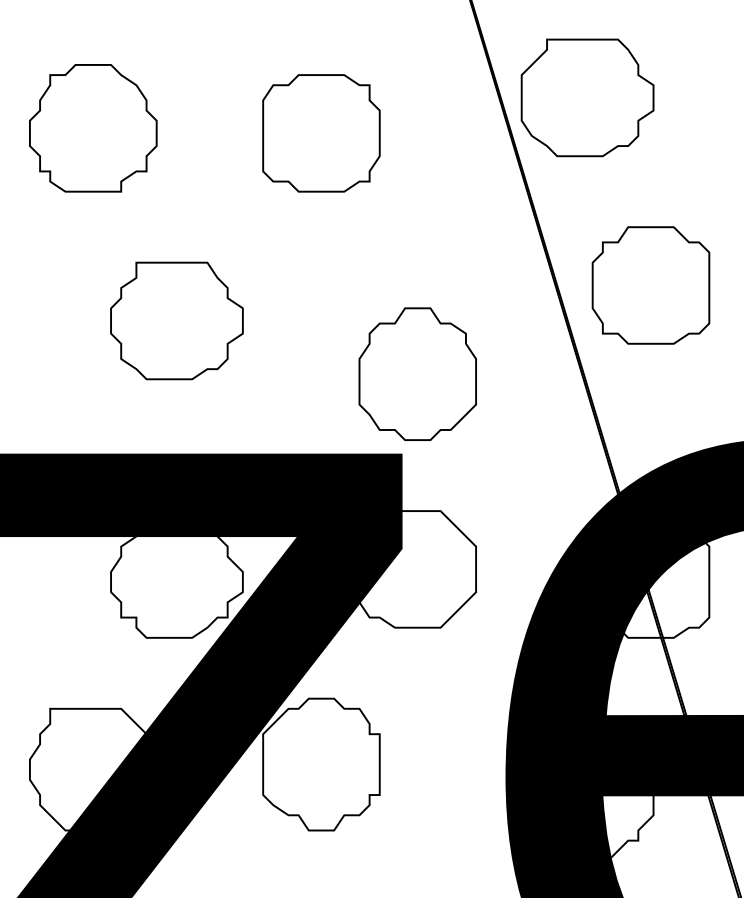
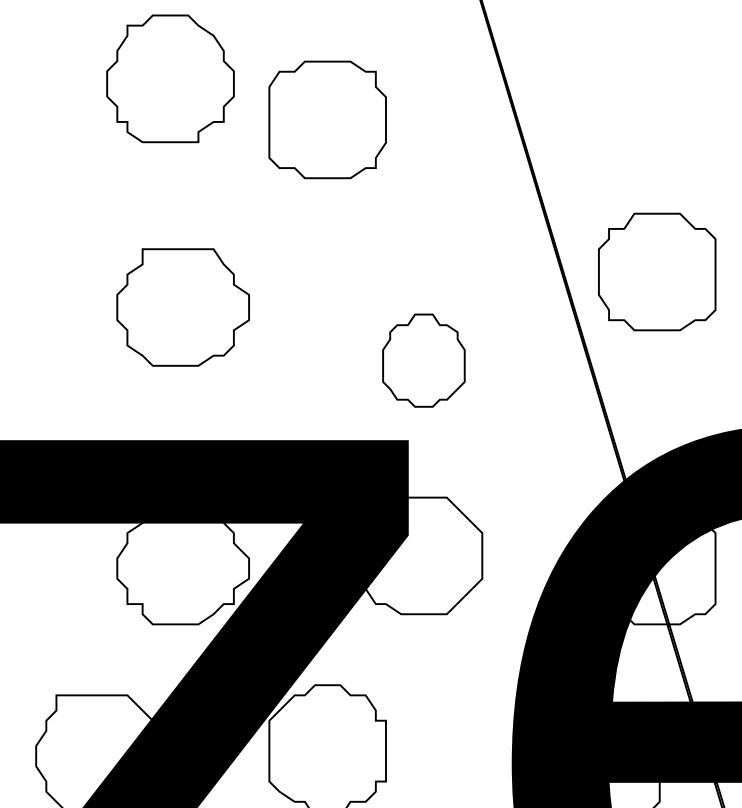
part: (587, 97) -> (593, 84), removed
part: (93, 128) -> (170, 79), moved
part: (417, 373) -> (423, 360), size x0.7

